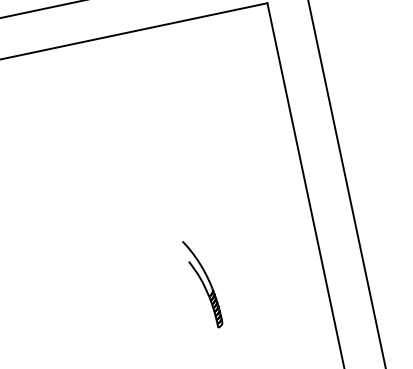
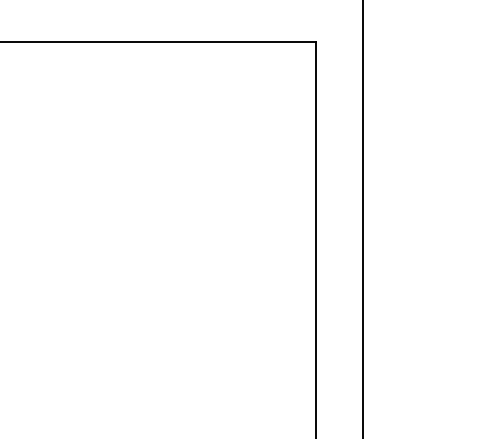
part: (202, 284) -> (174, 347), removed

